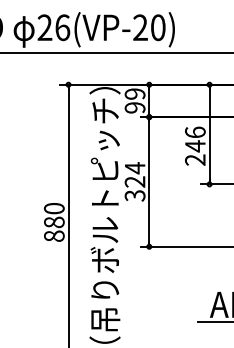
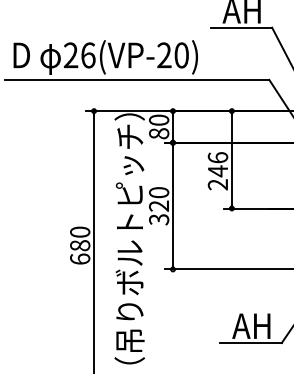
text: (135, 100) -> (159, 126), 99 -> 80
text: (135, 168) -> (159, 192), 324 -> 320
text: (54, 235) -> (80, 258), 880 -> 680

